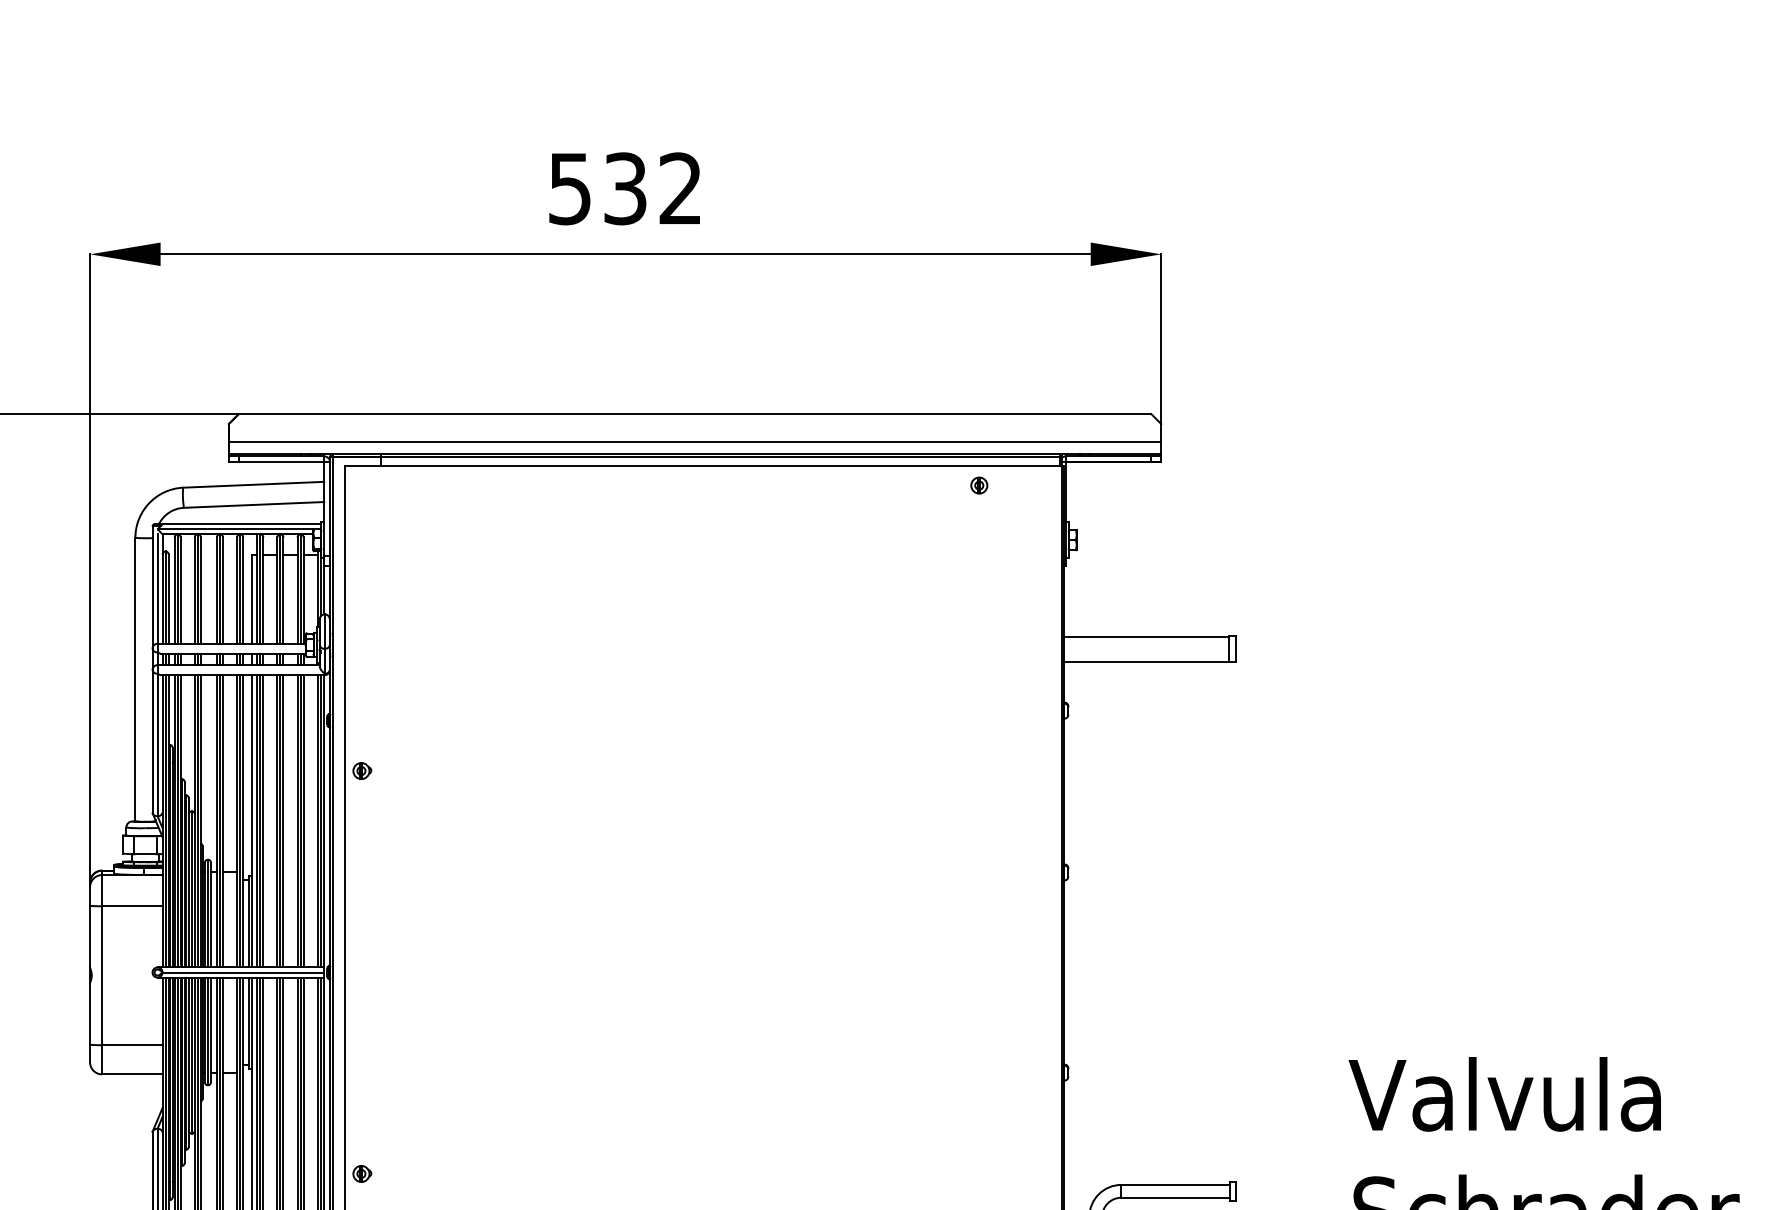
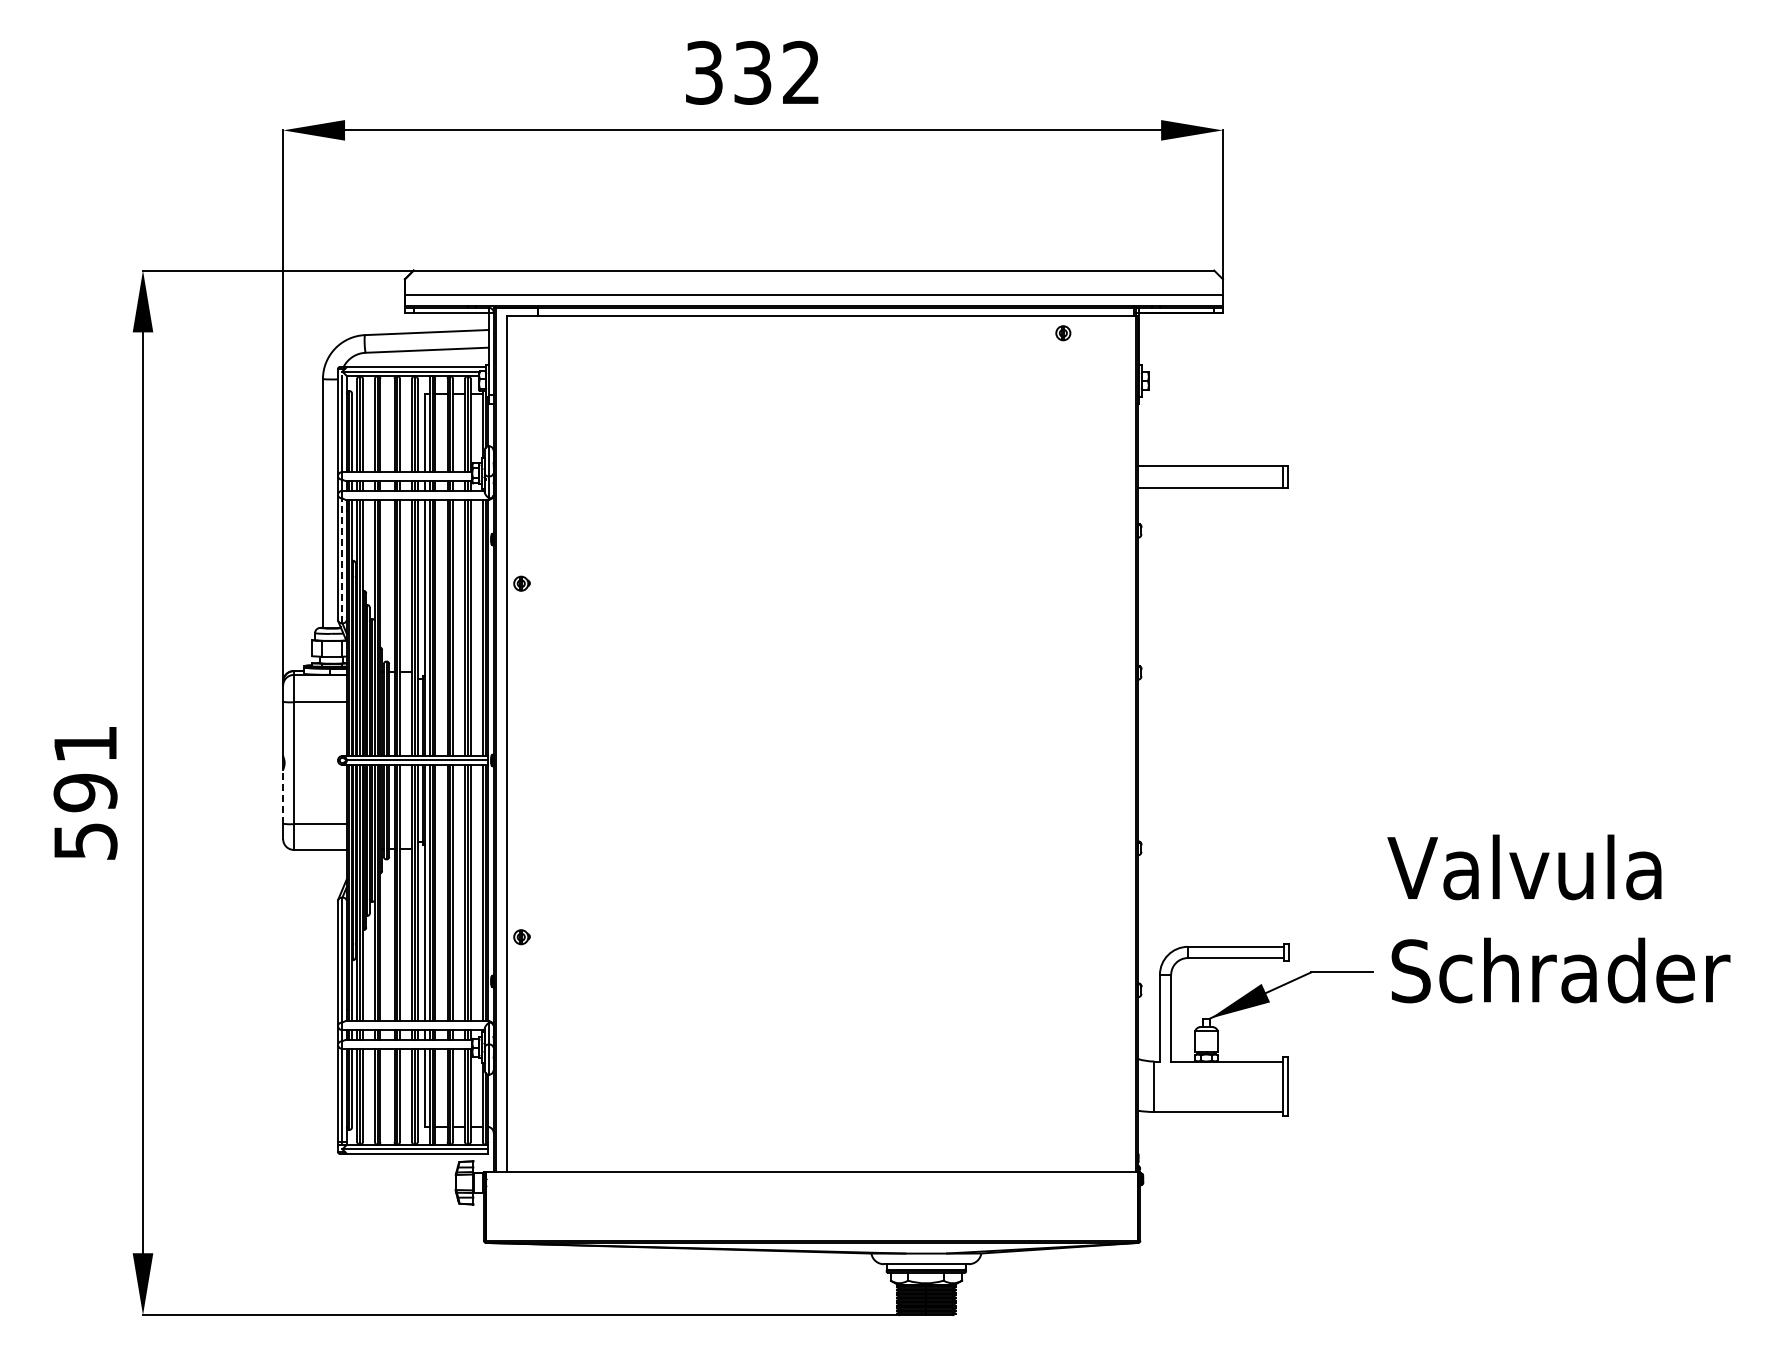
text: (570, 188) -> (704, 72), 532 -> 332
line: (157, 744) -> (342, 560), solid -> dashed
line: (90, 1013) -> (283, 796), solid -> dashed

